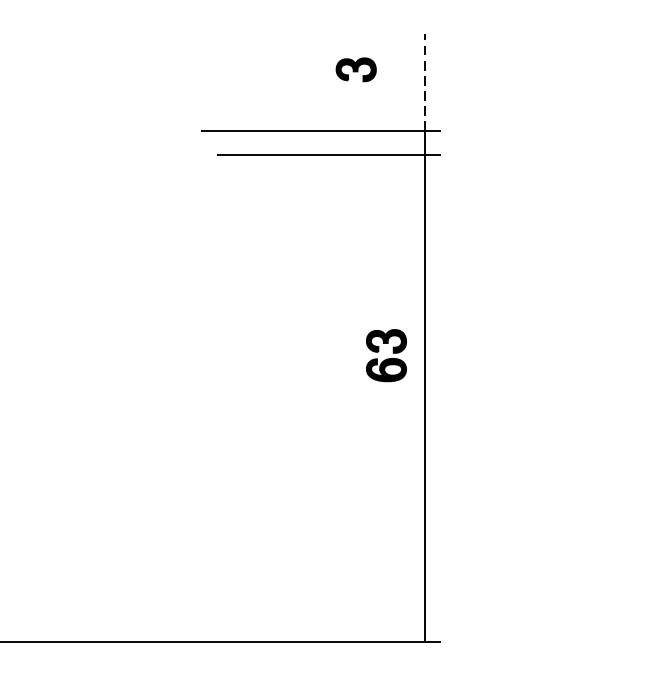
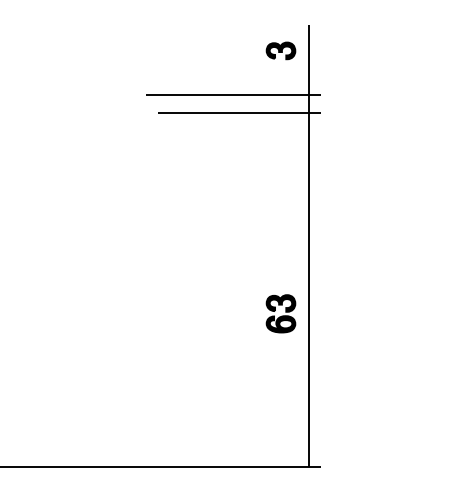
part: (355, 69) -> (280, 50), moved
line: (424, 81) -> (308, 59), dashed -> solid
part: (385, 355) -> (280, 313), moved

